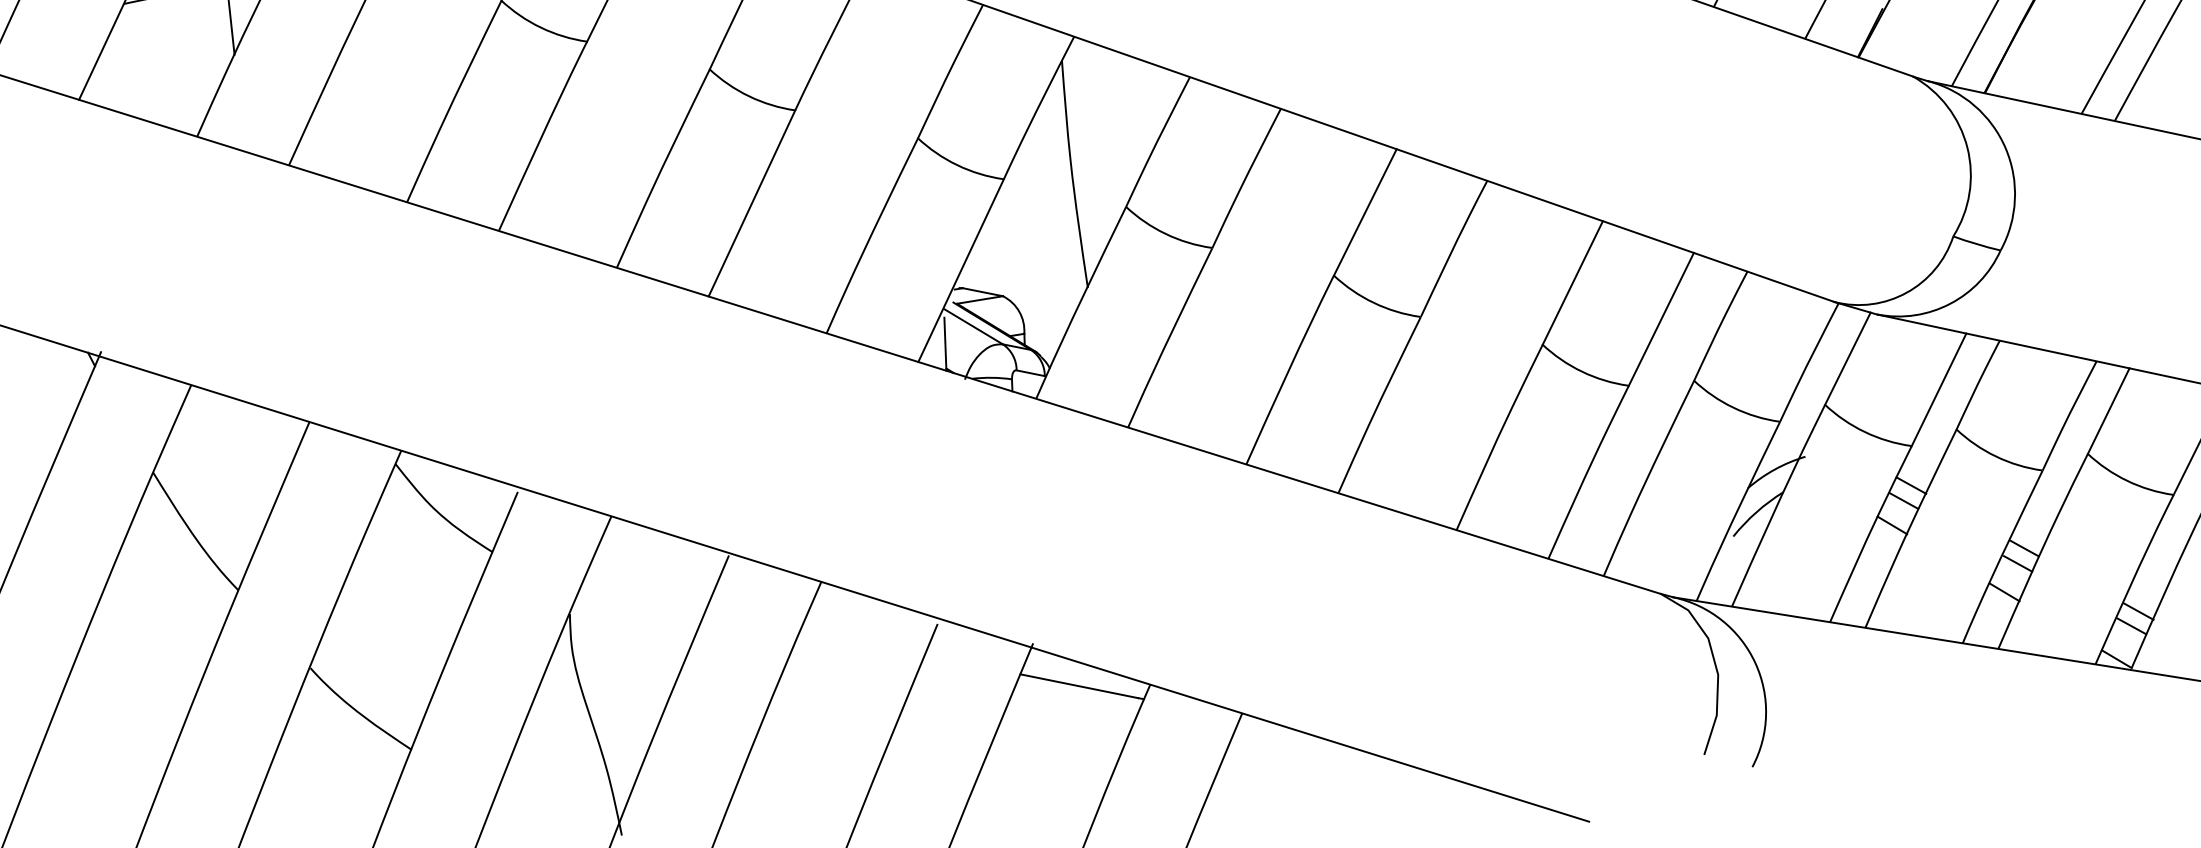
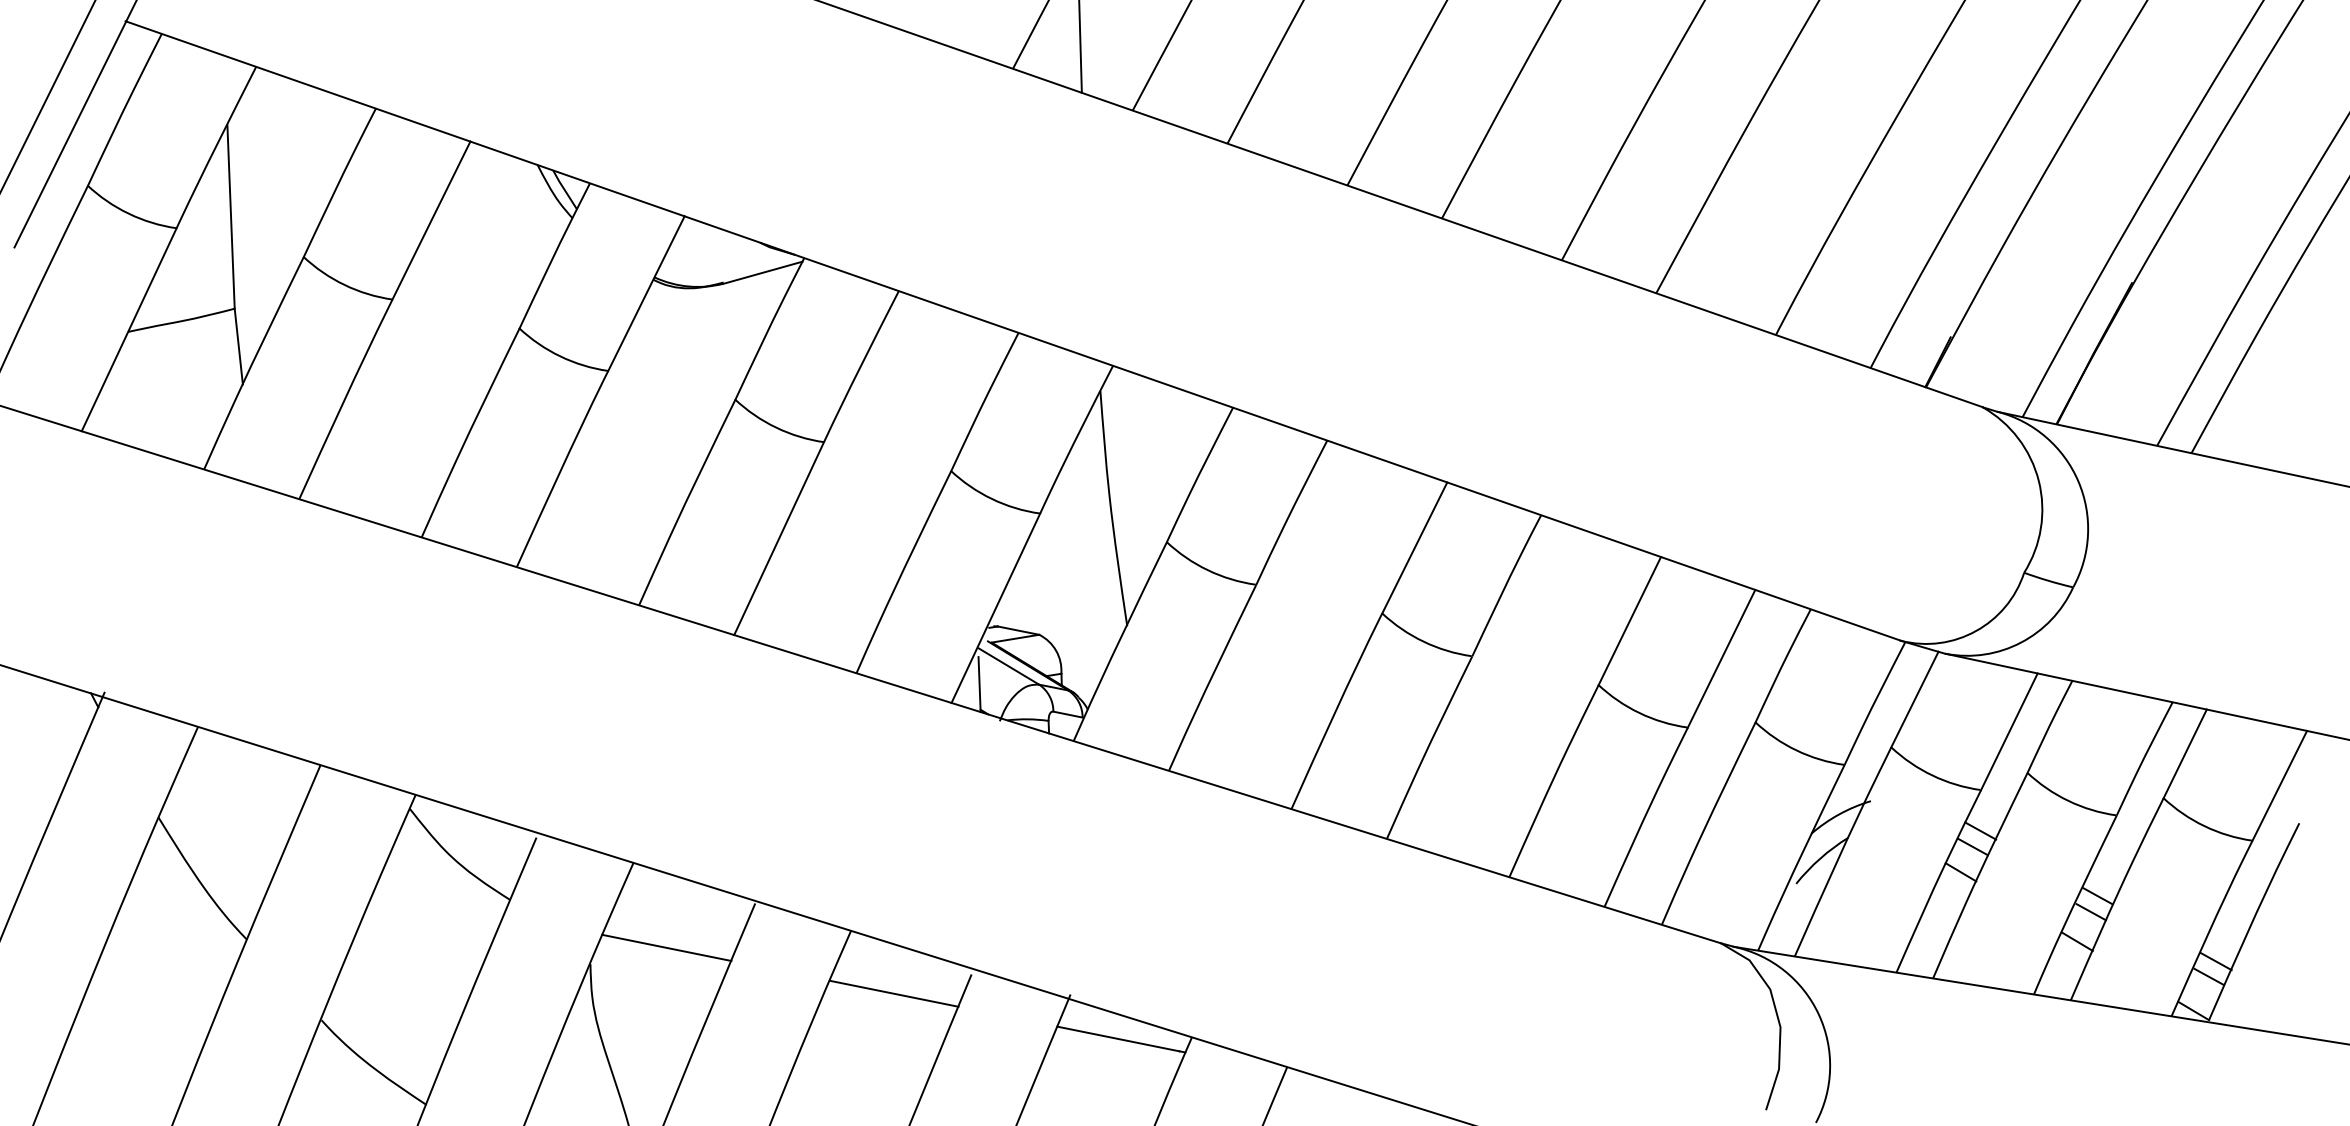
line: (643, 597) -> (666, 947), added
line: (862, 642) -> (893, 993), added

